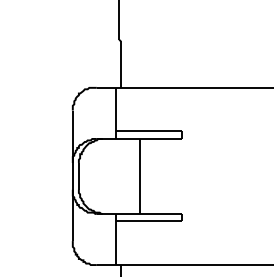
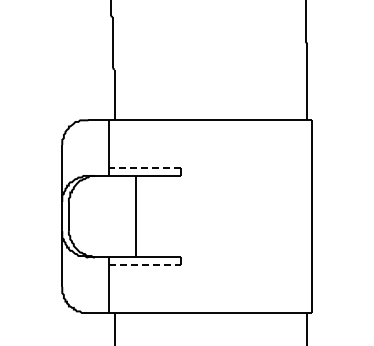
line: (148, 131) -> (144, 167), solid -> dashed
line: (149, 221) -> (145, 265), solid -> dashed

